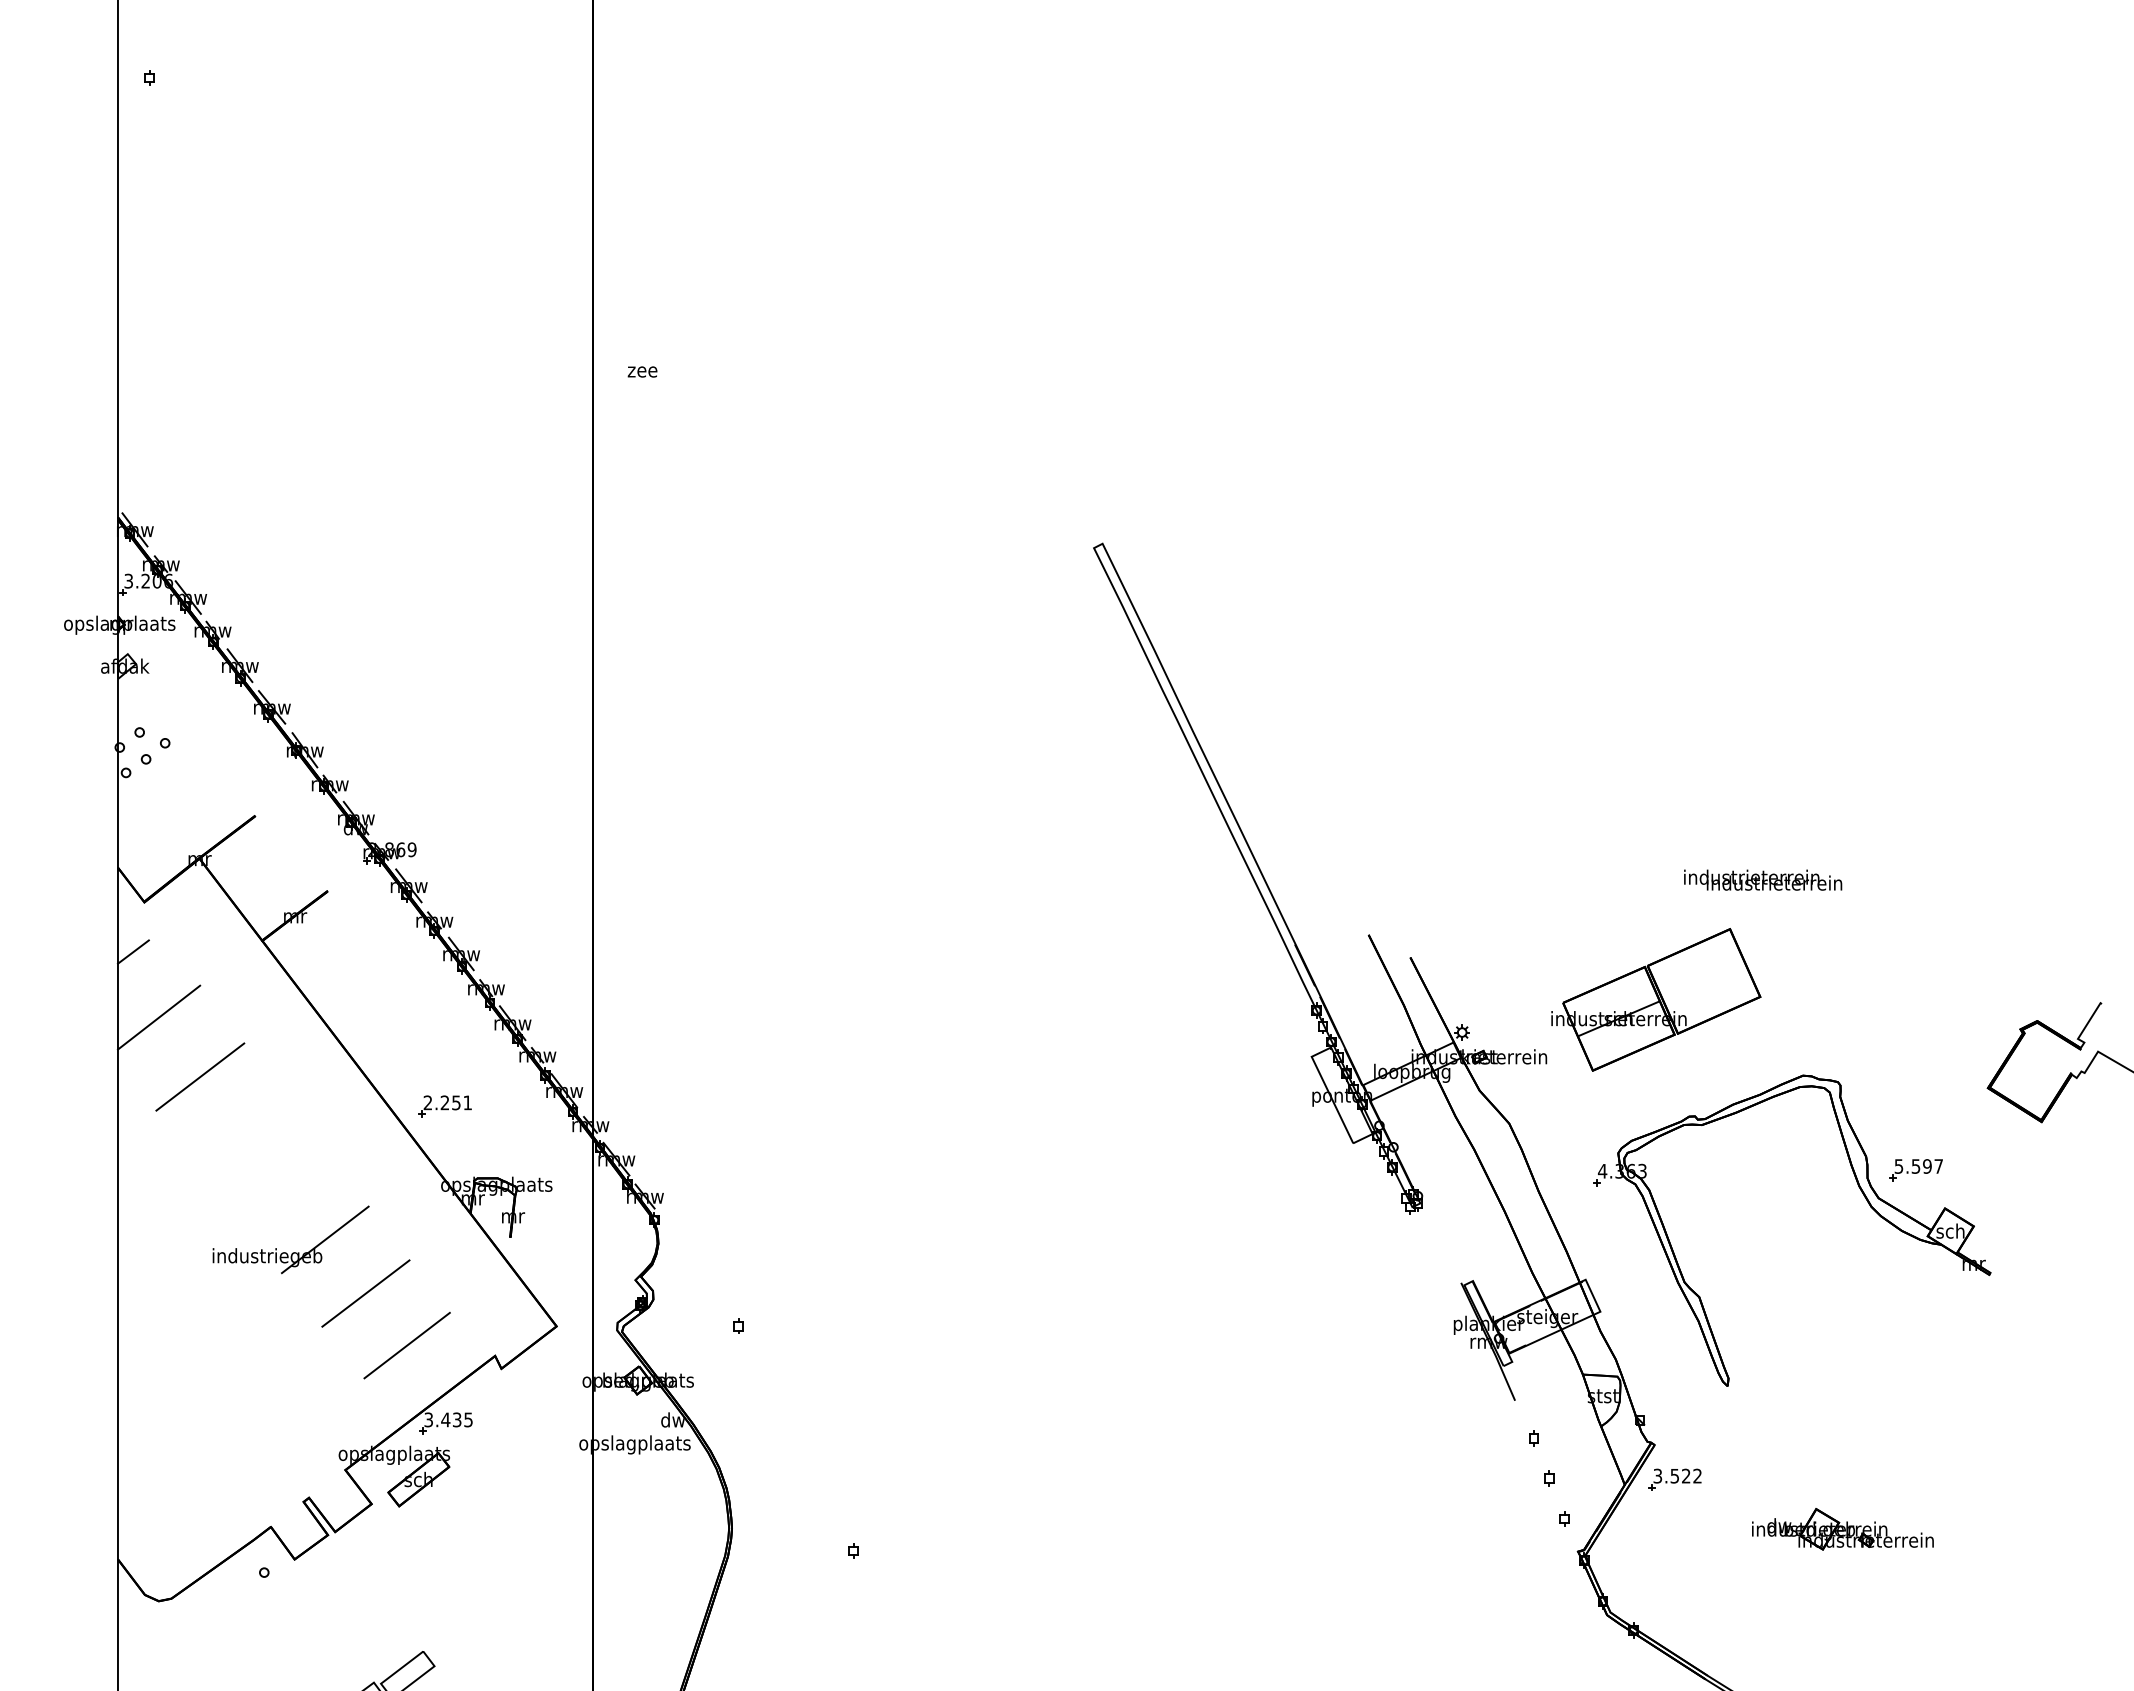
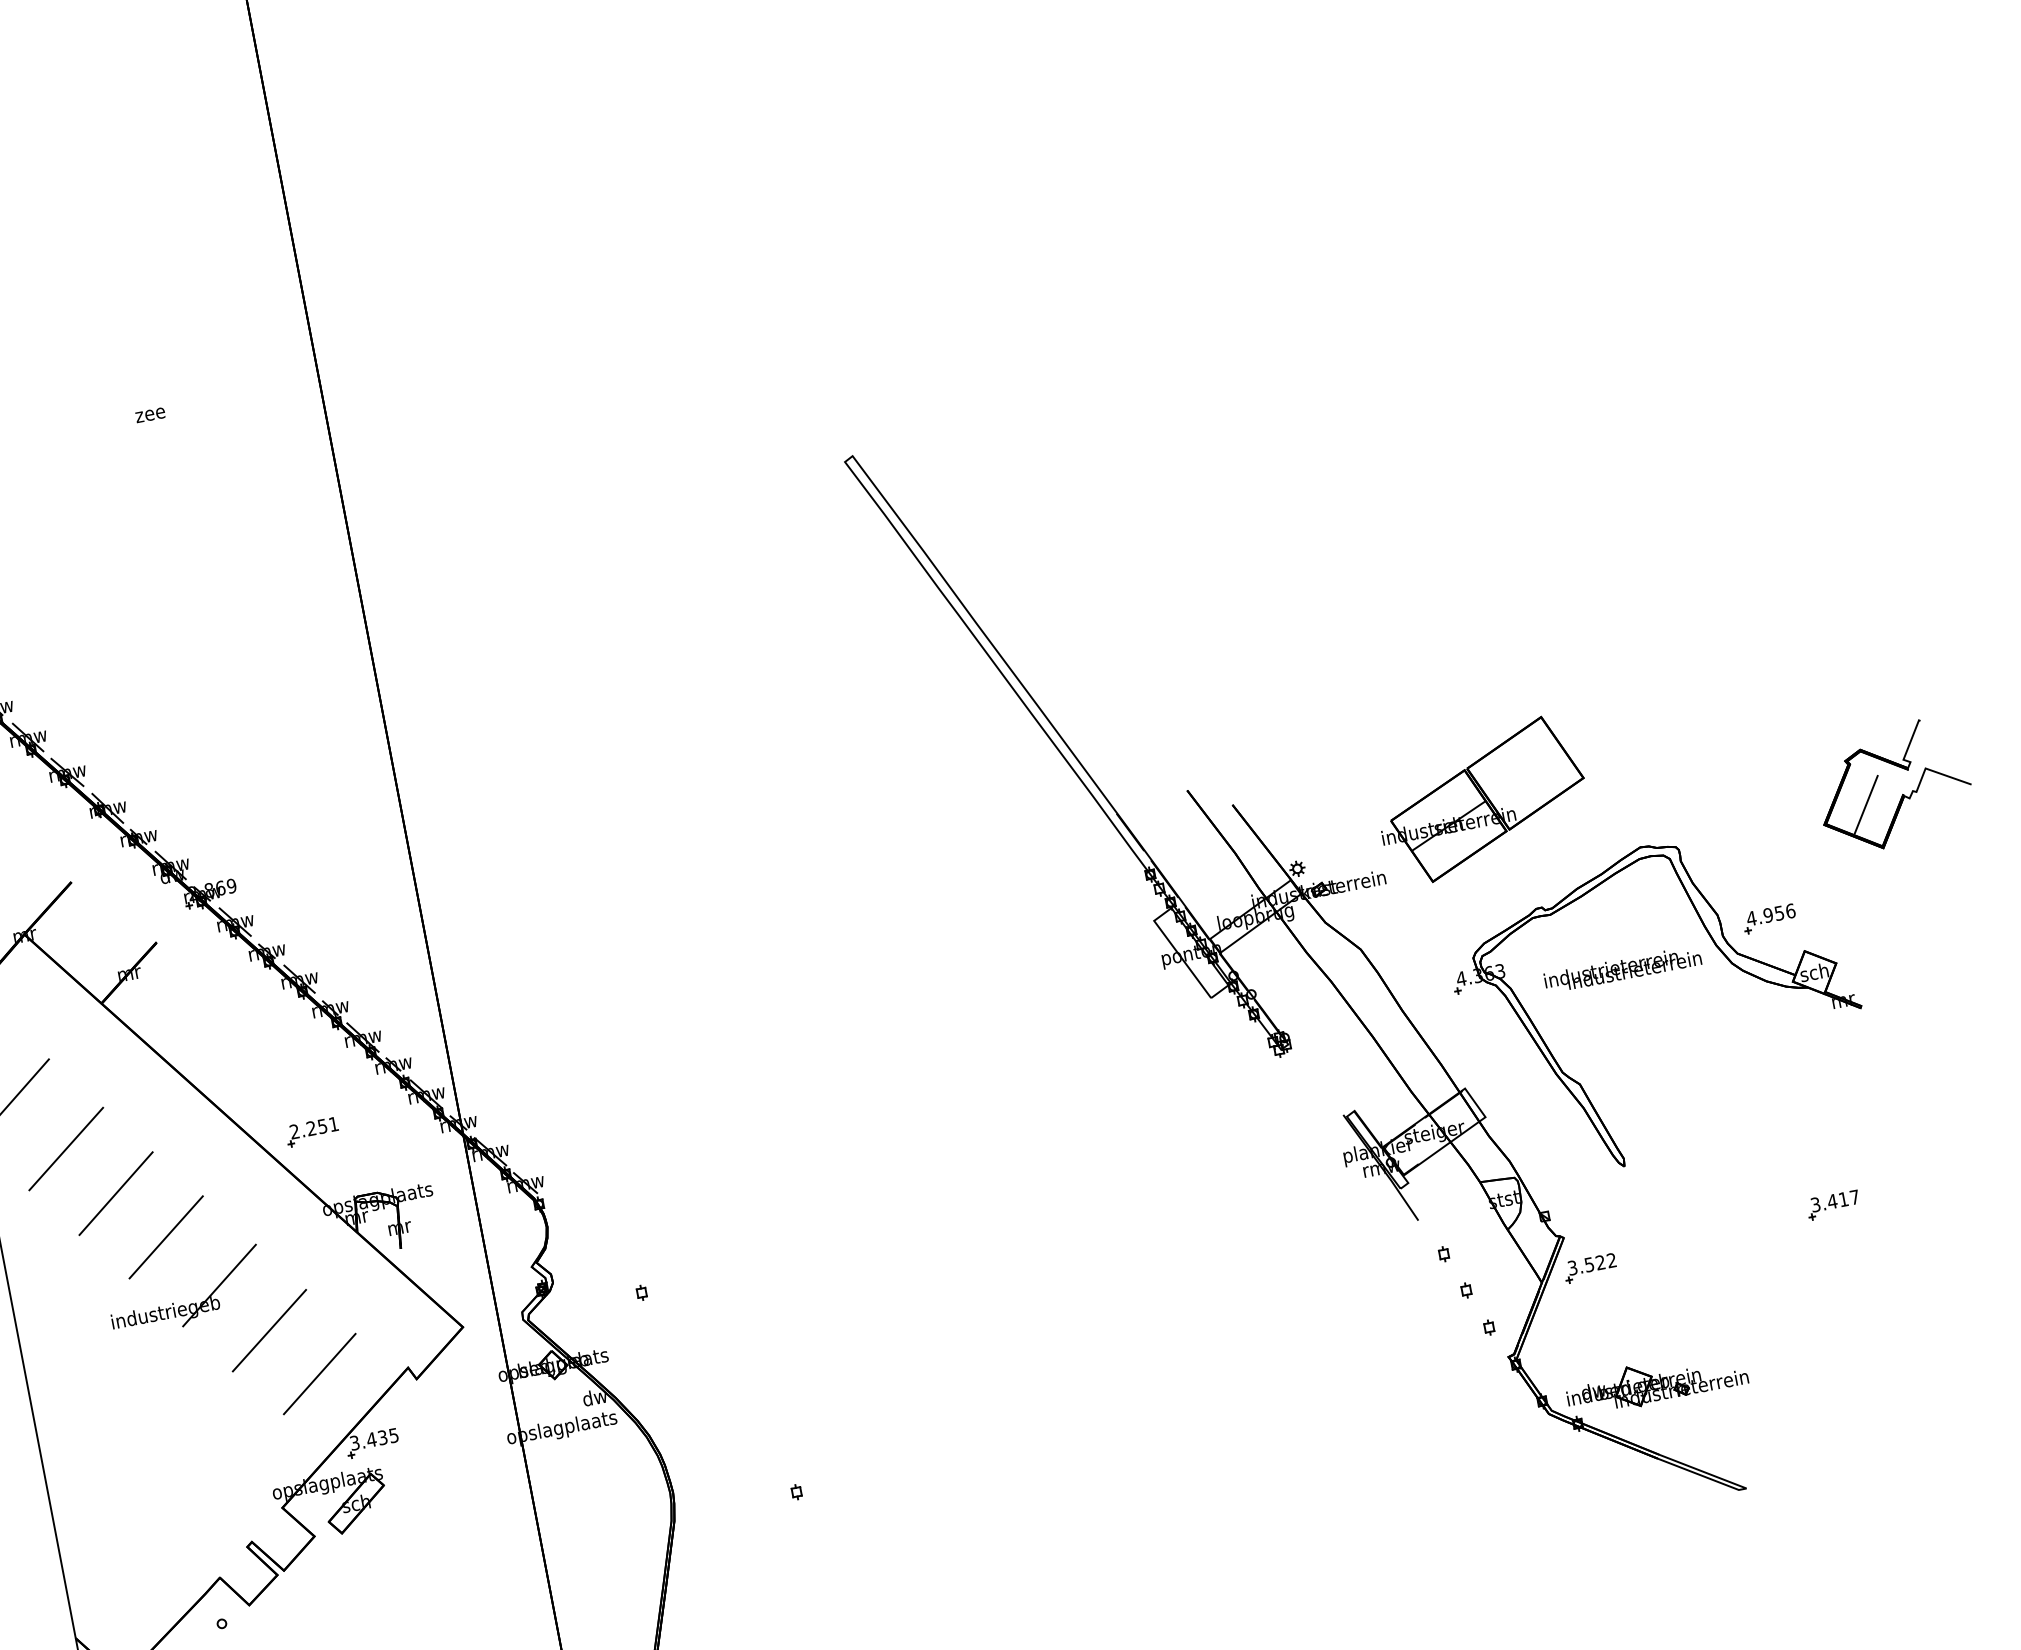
text: (642, 371) -> (150, 414), moved
text: (1763, 879) -> (1623, 968), moved
line: (2032, 1076) -> (1865, 805), added
line: (240, 1129) -> (115, 1193), added
text: (1918, 1166) -> (1770, 914), 5.597 -> 4.956
line: (281, 1182) -> (165, 1237), added
part: (1925, 1463) -> (1833, 1205), added
part: (1842, 1529) -> (1656, 1382), moved

